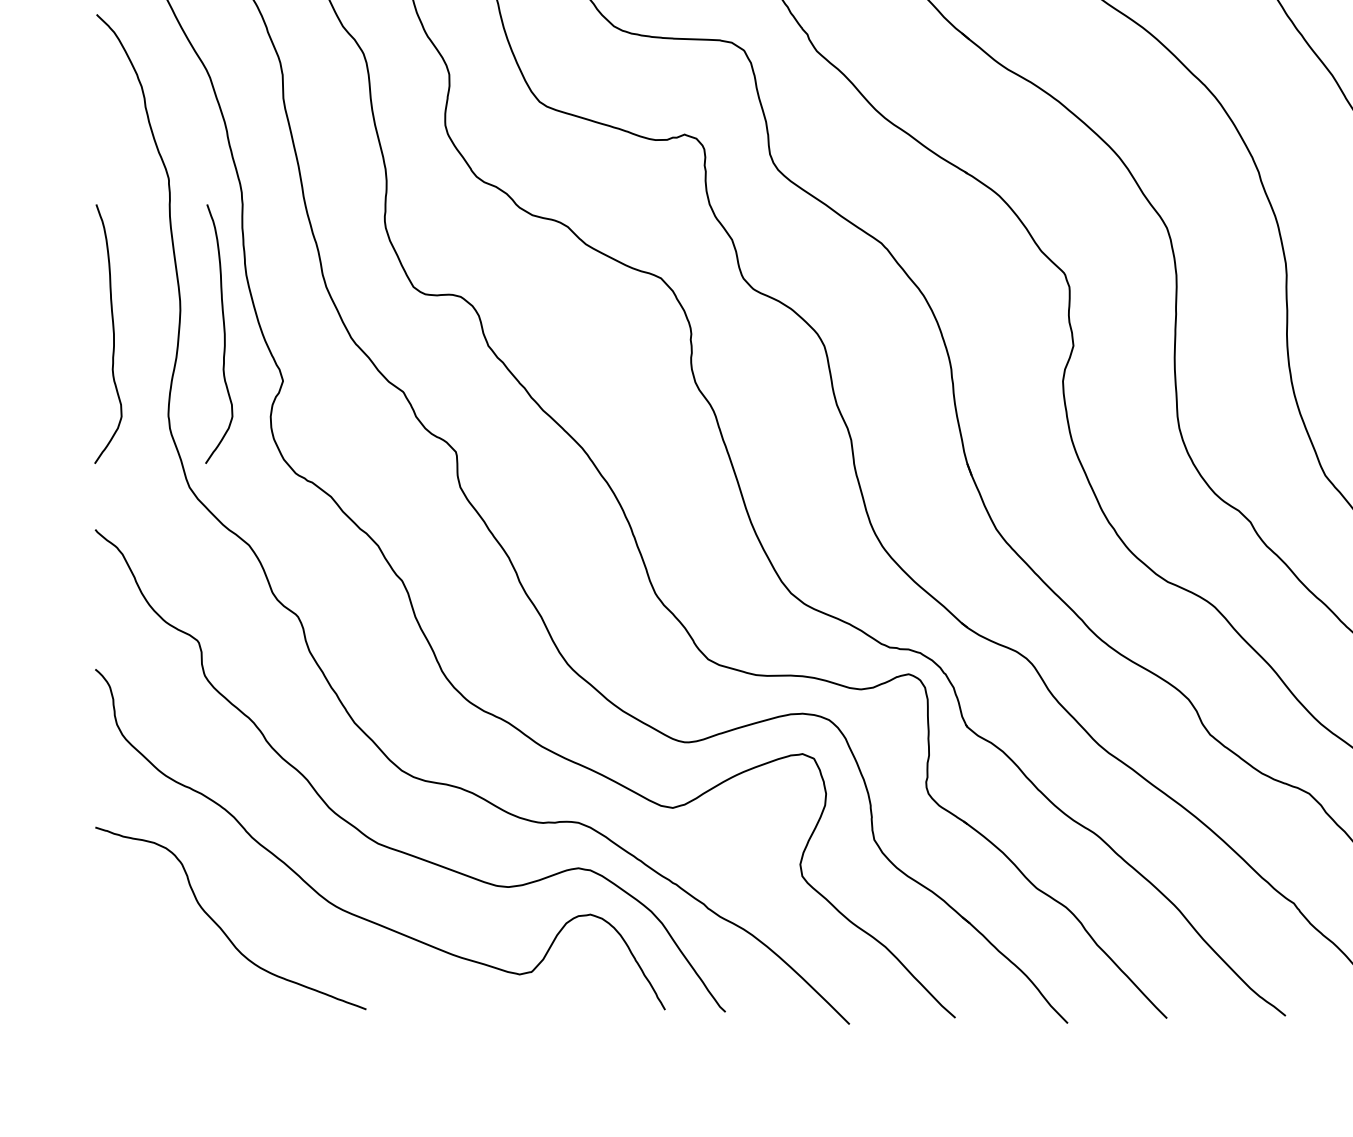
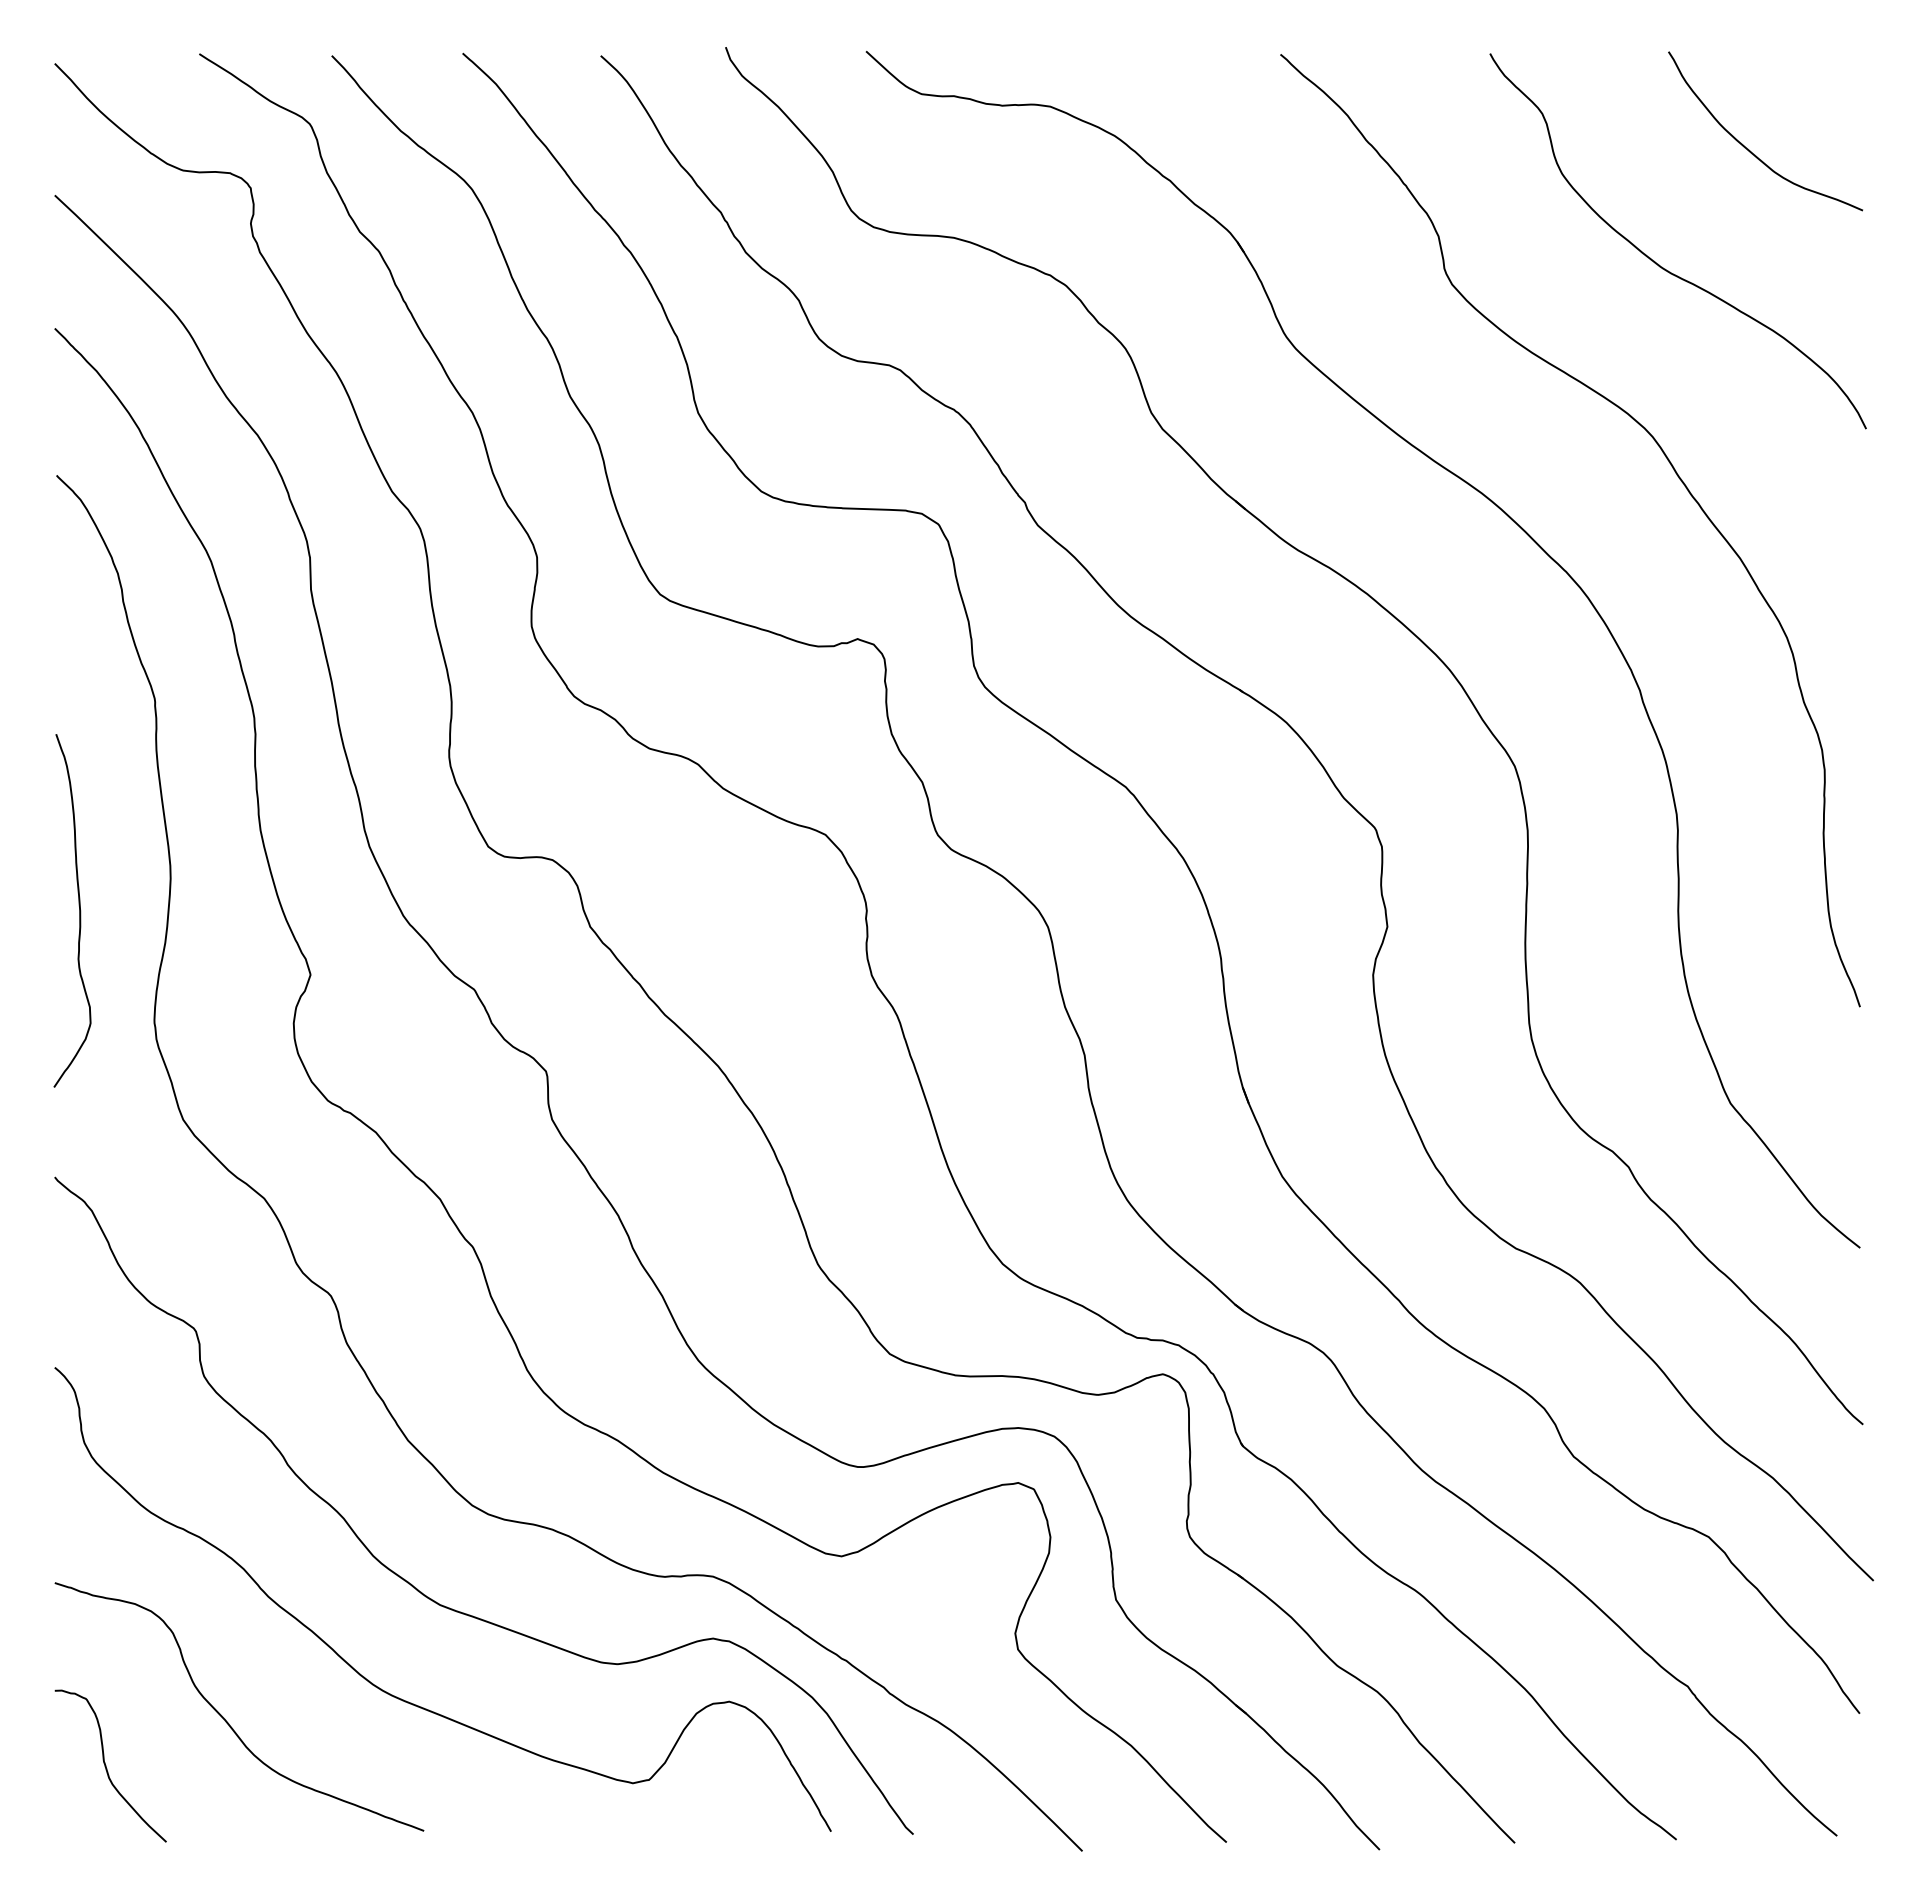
curve: (224, 333) -> (230, 910), removed
curve: (133, 961) -> (106, 1765), added

